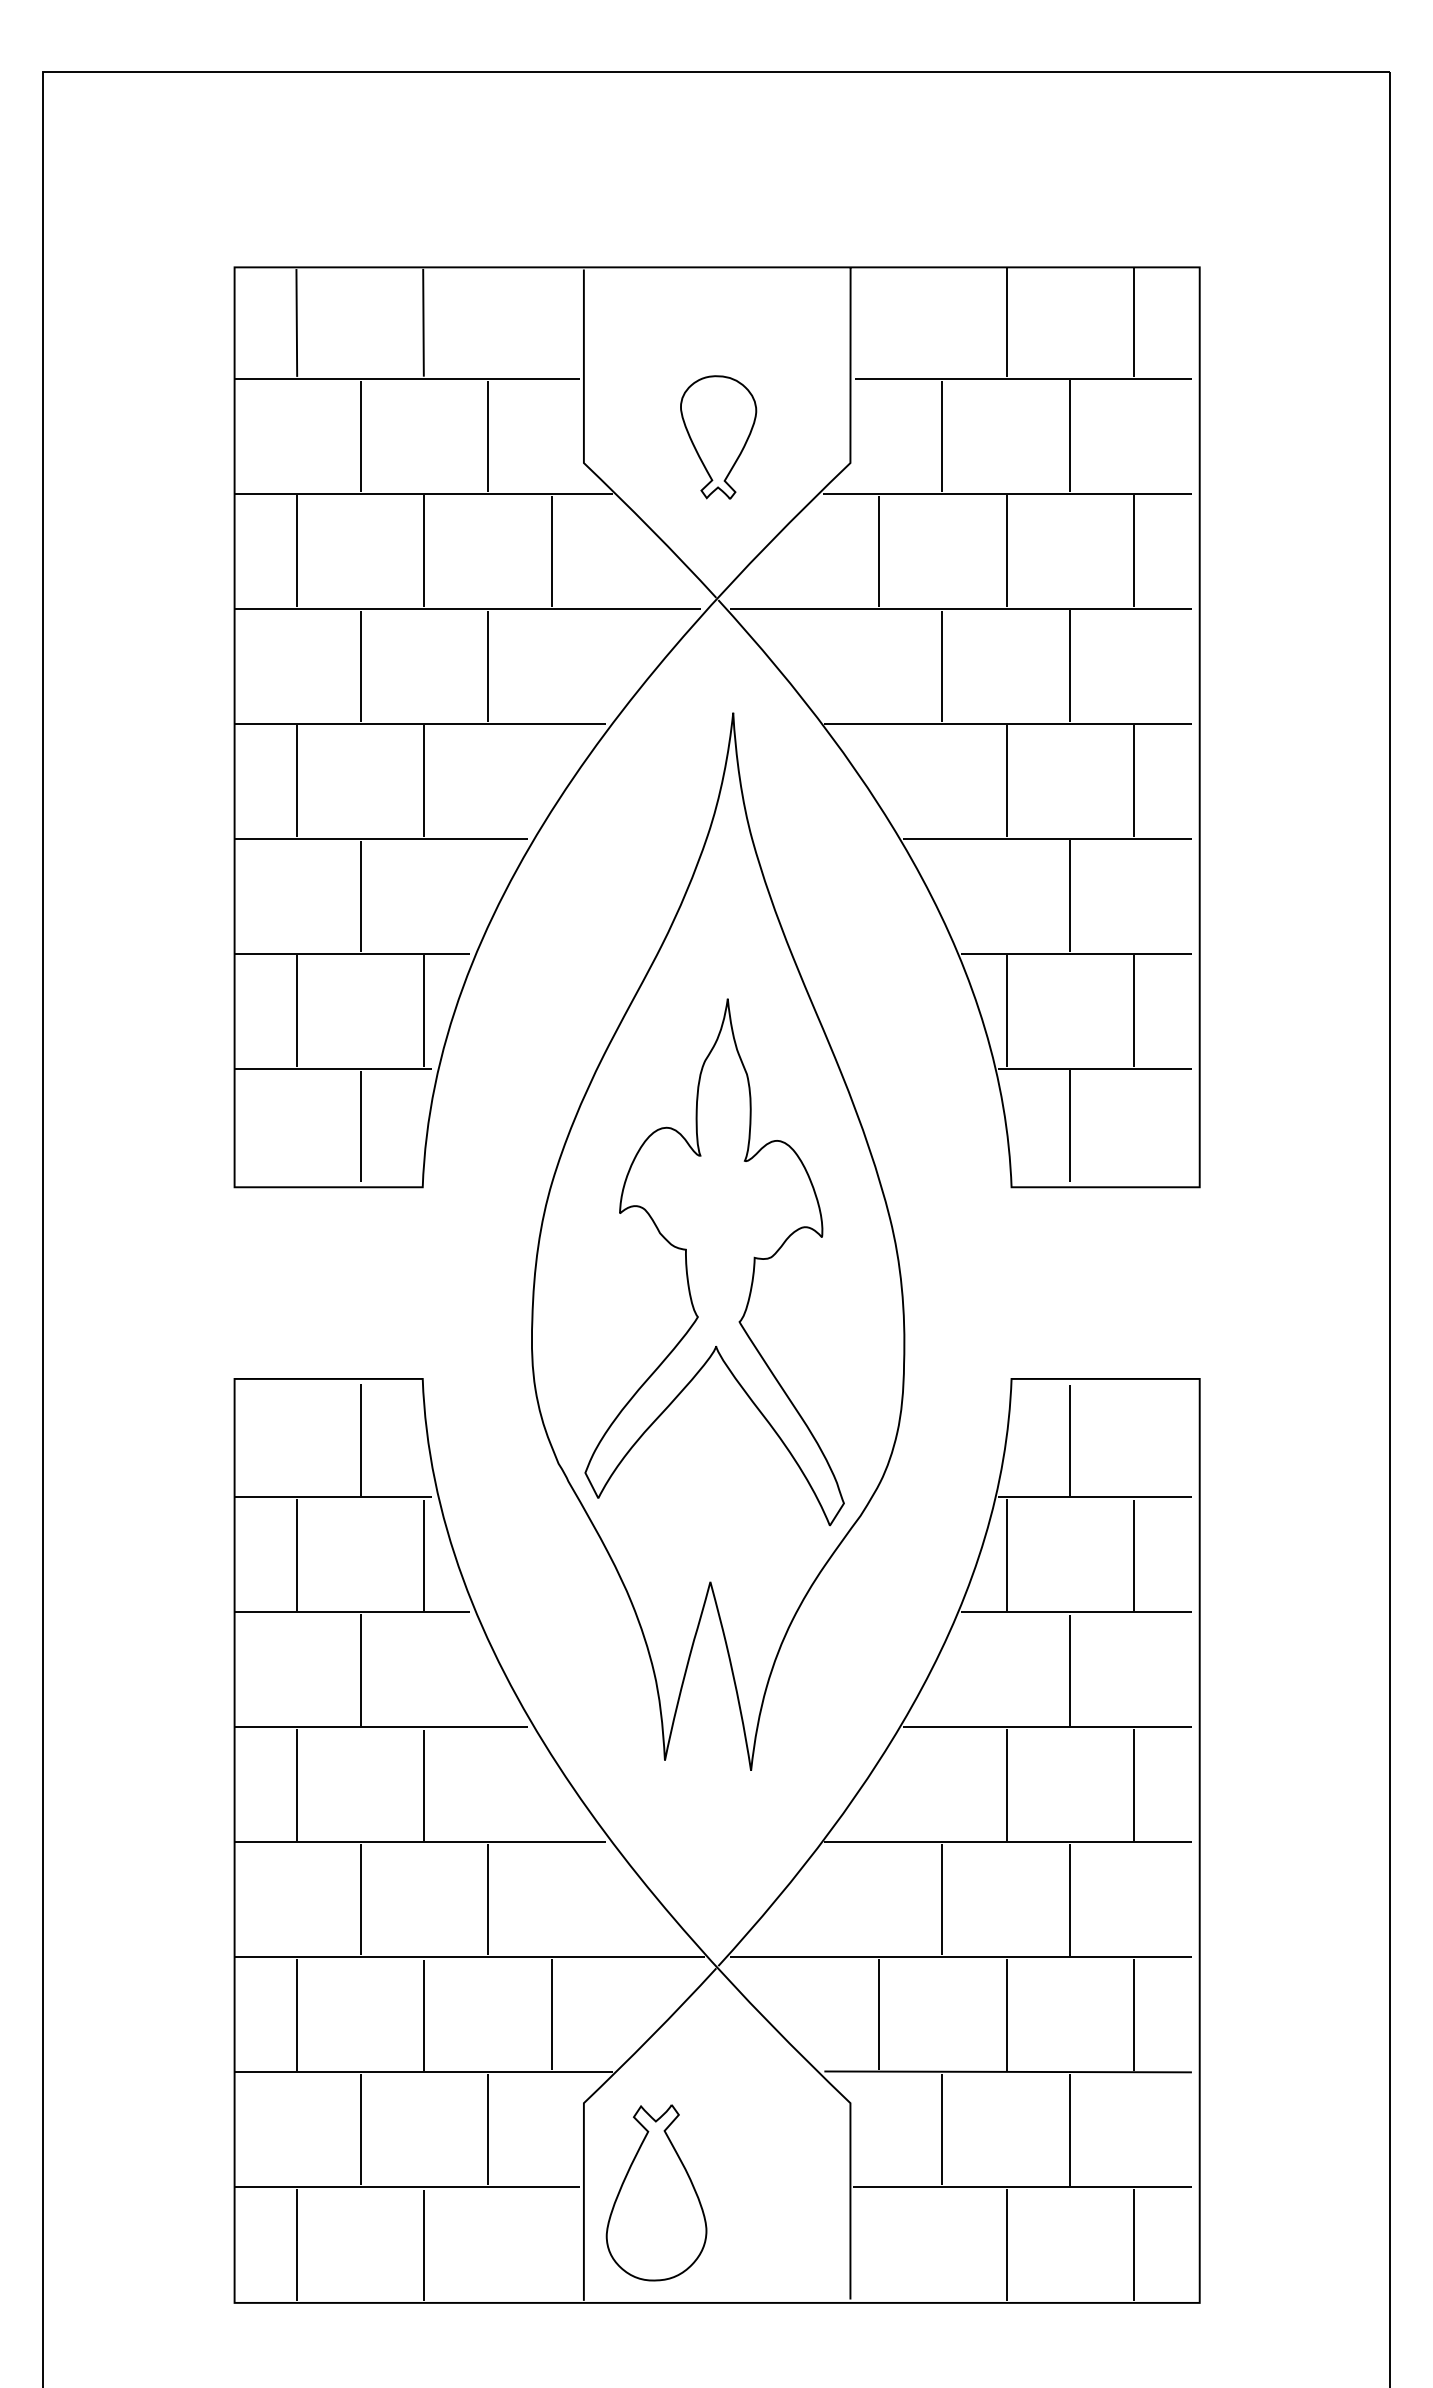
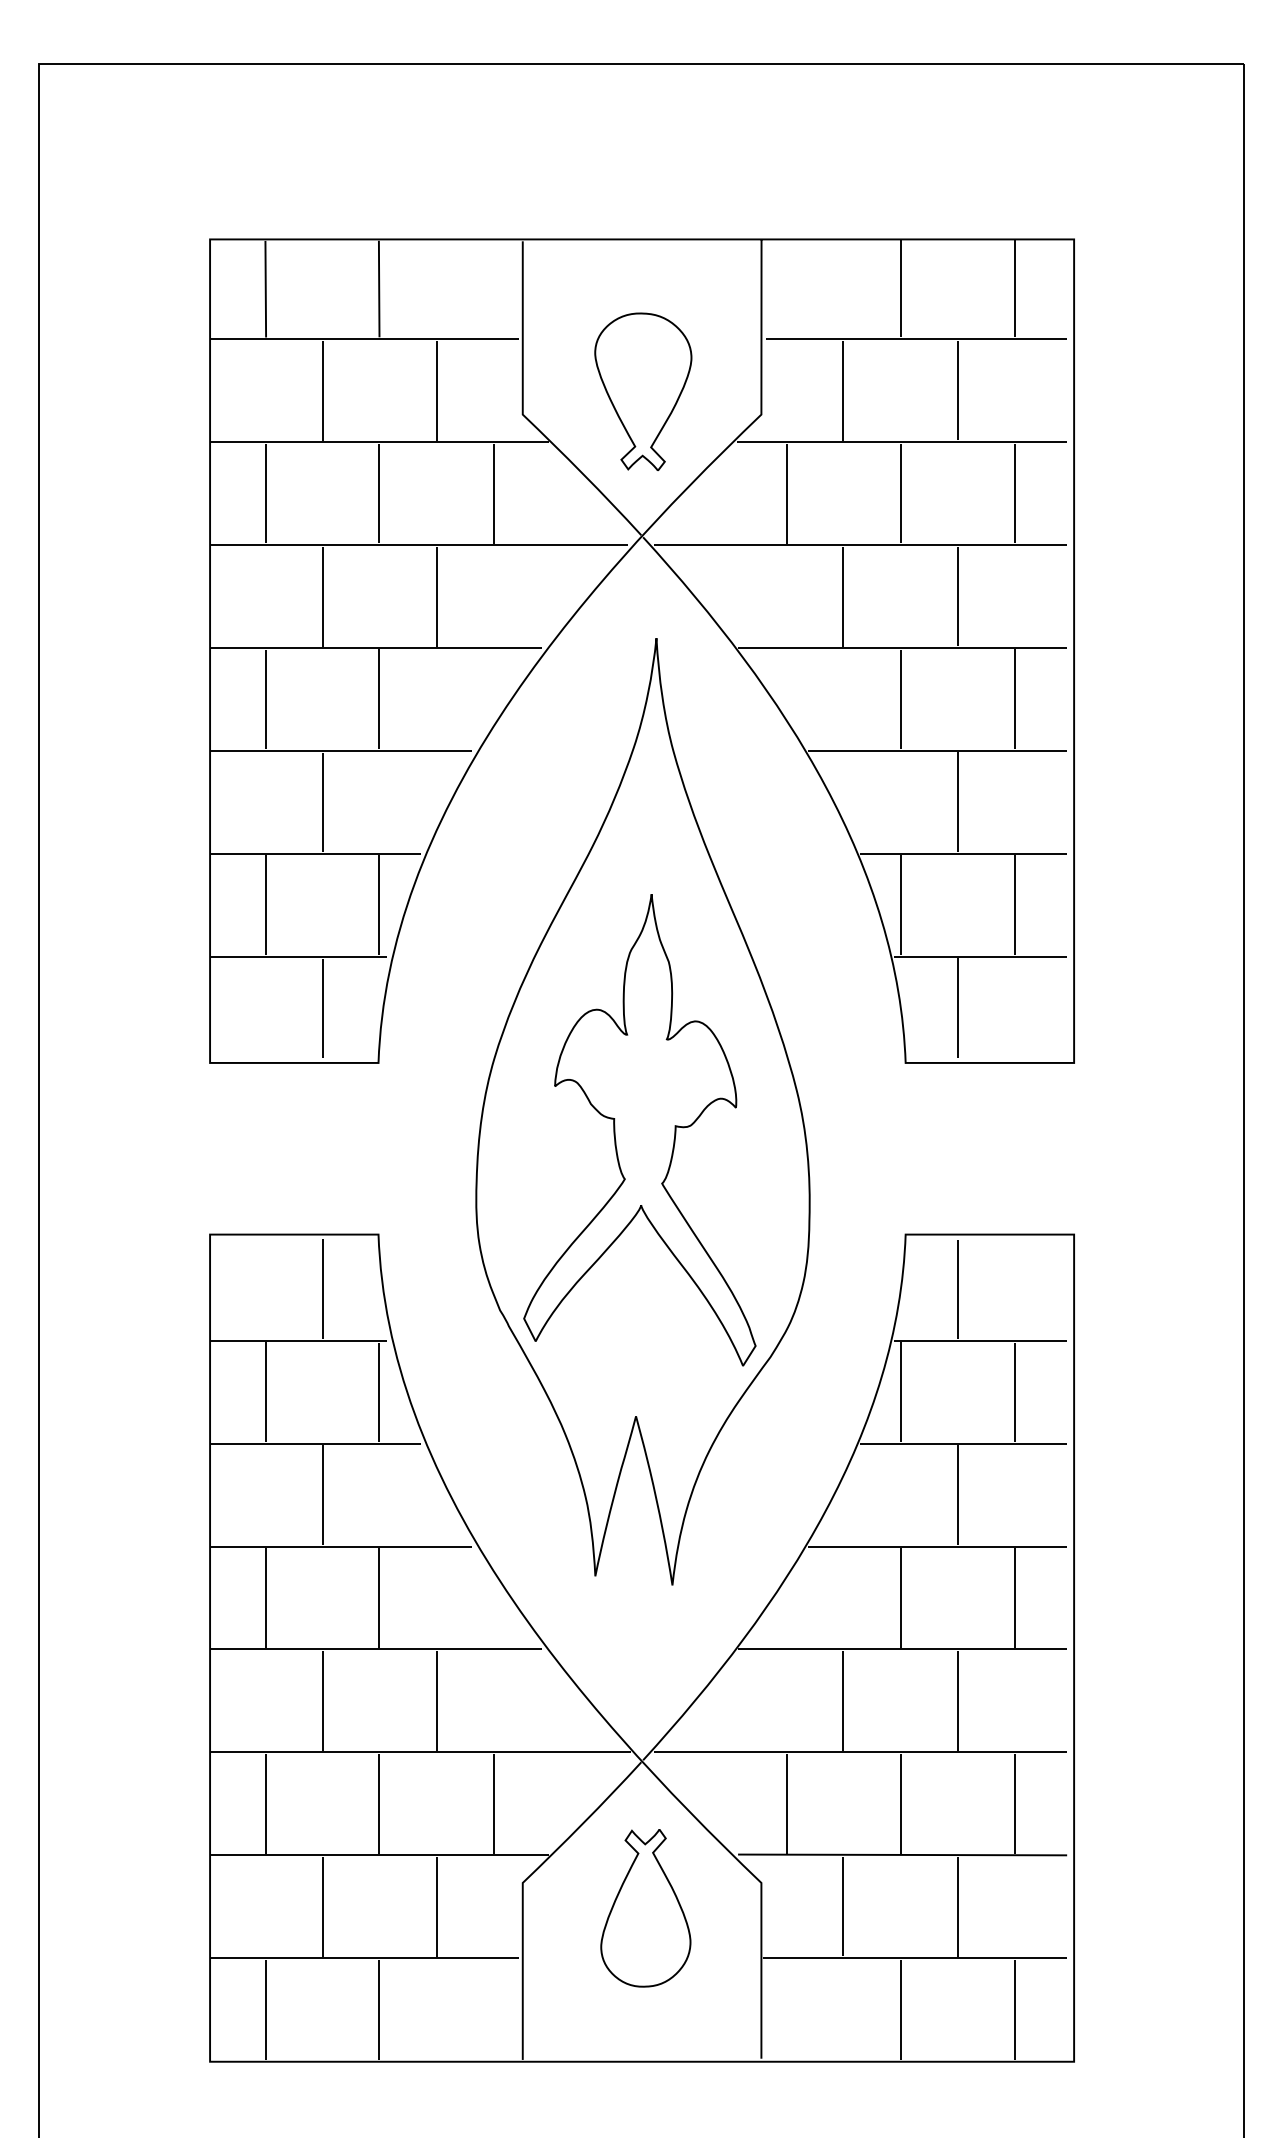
part: (718, 437) -> (643, 391), size x1.43
part: (656, 2193) -> (645, 1908), moved

